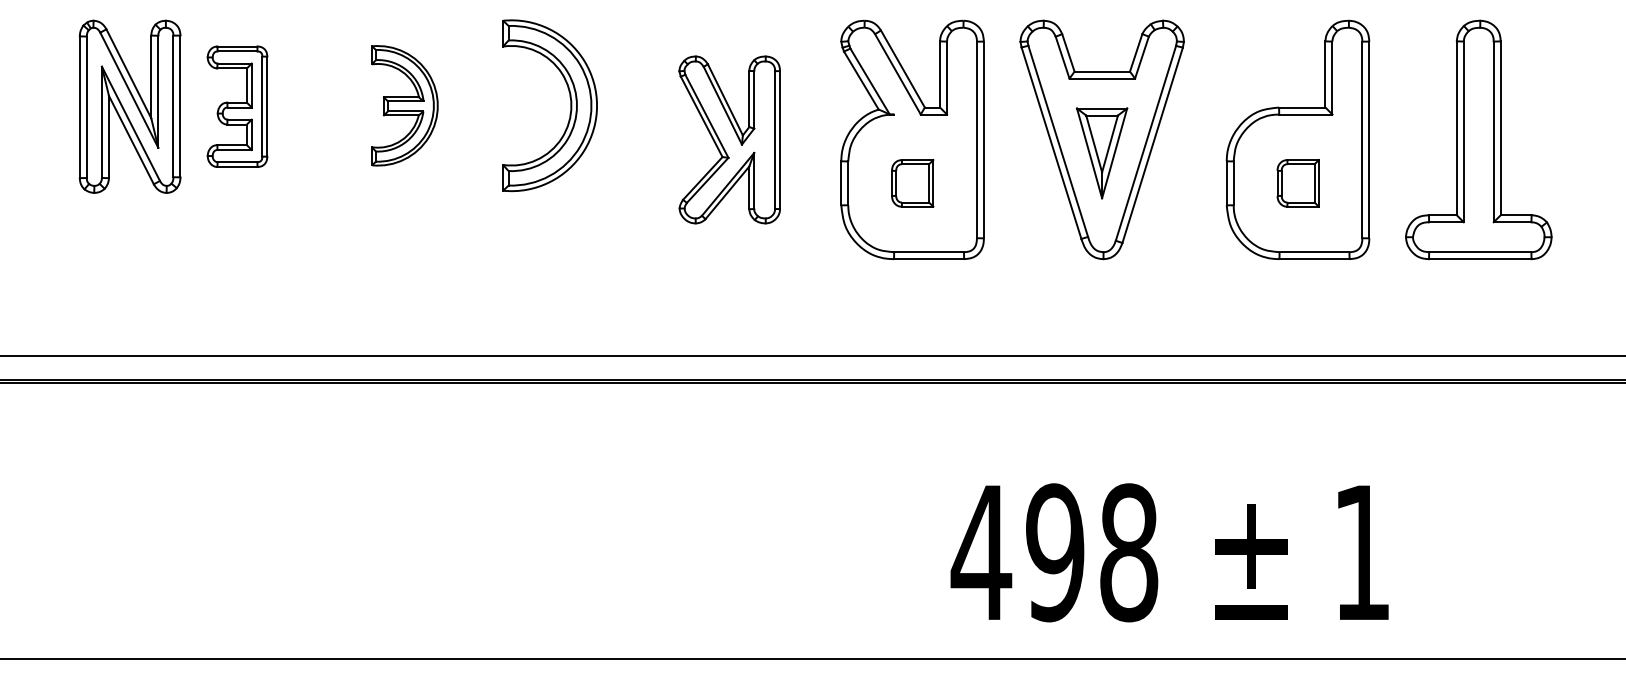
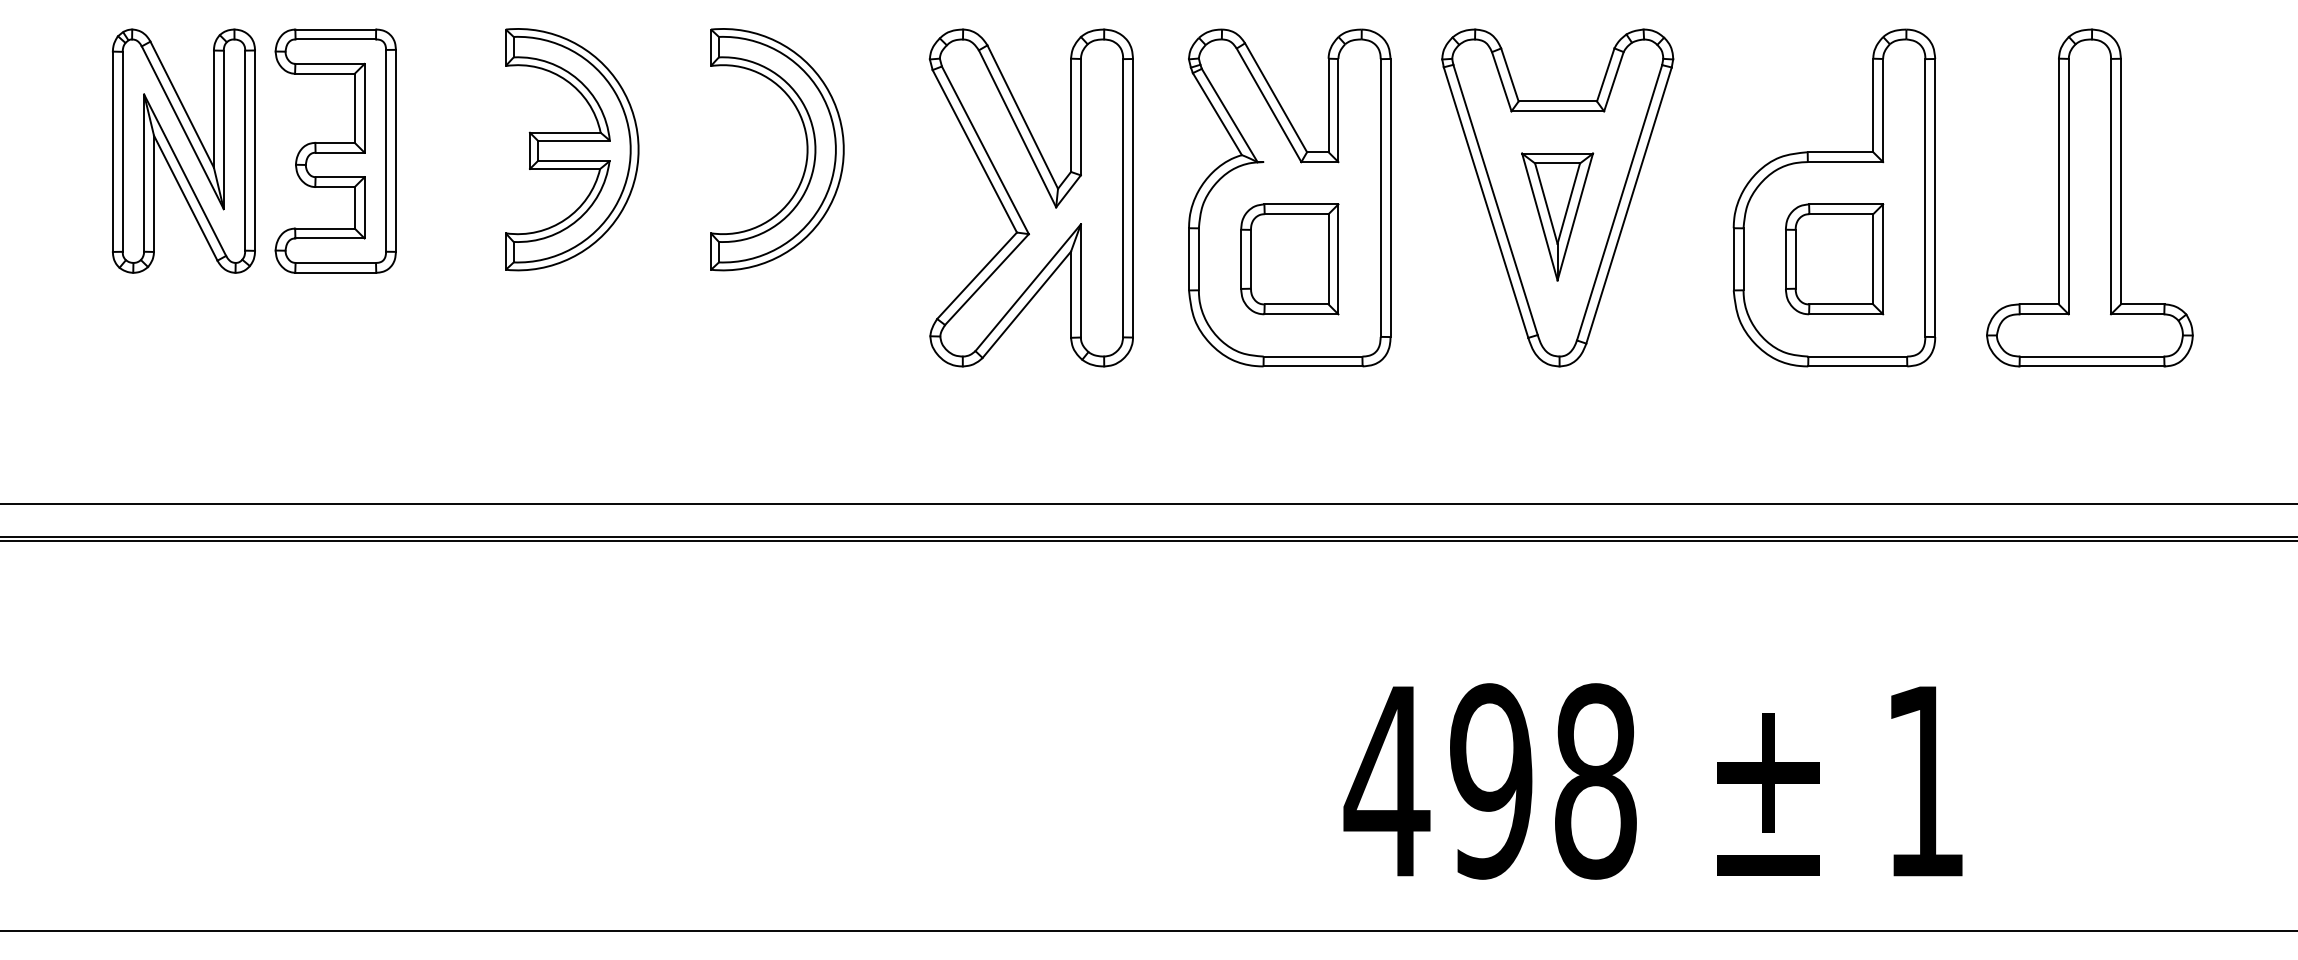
part: (405, 105) -> (572, 149), size x1.43
part: (237, 106) -> (335, 150), size x1.43
part: (729, 139) -> (1030, 197), size x1.43
part: (912, 183) -> (1289, 259), size x1.67
part: (1298, 183) -> (1834, 259), size x1.67

